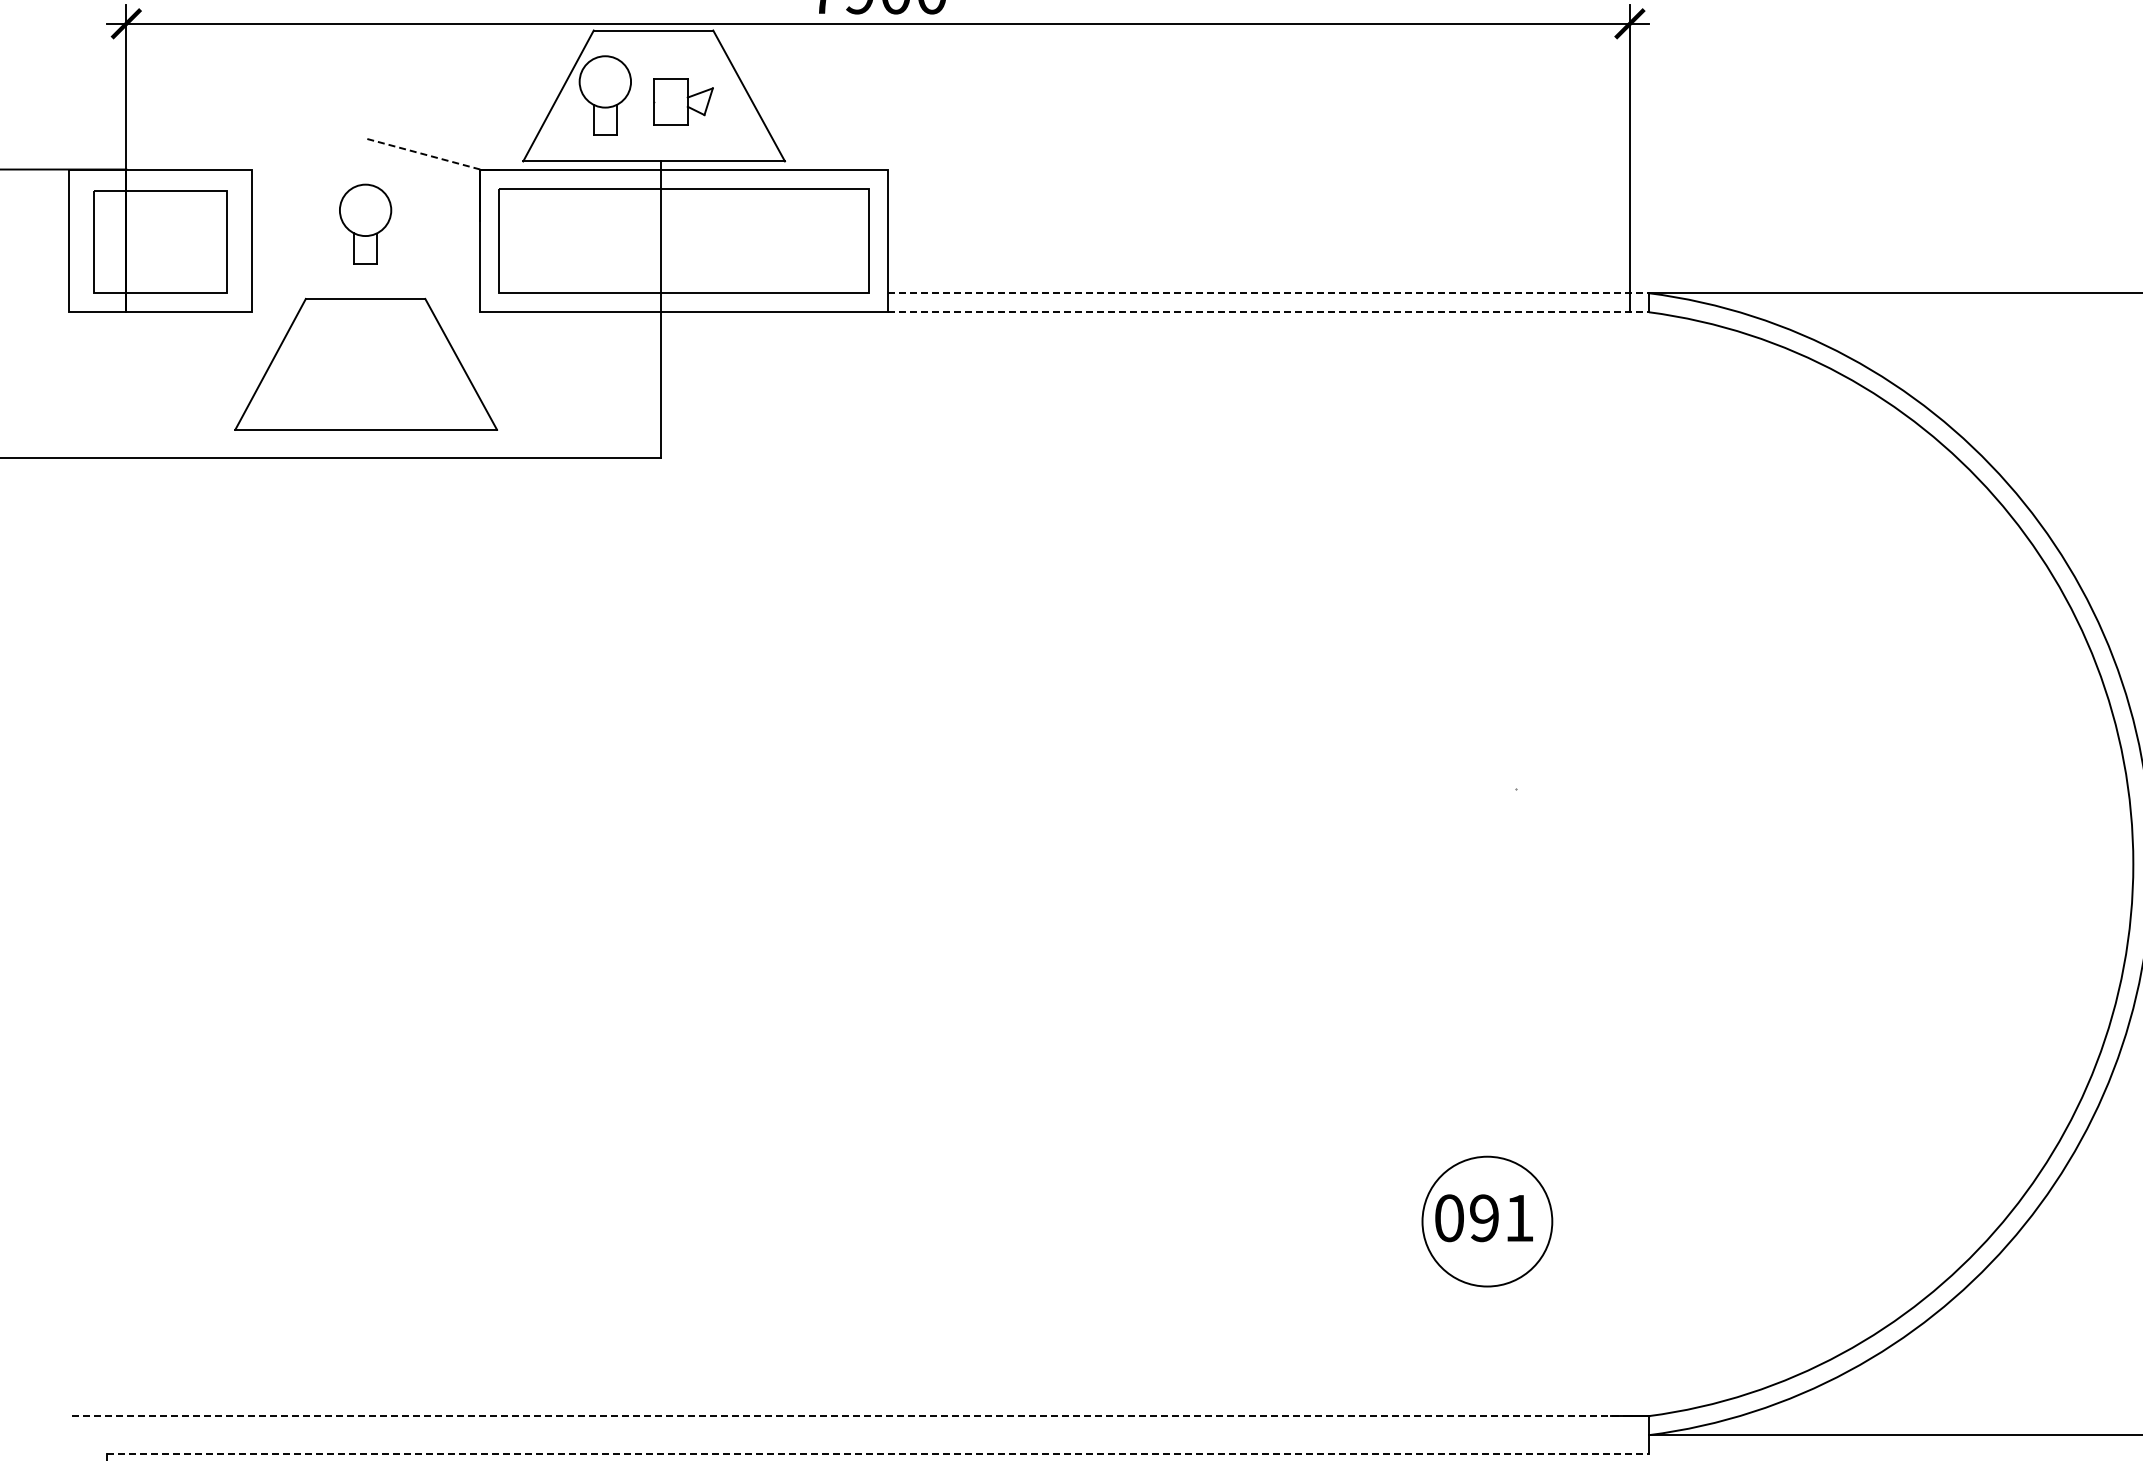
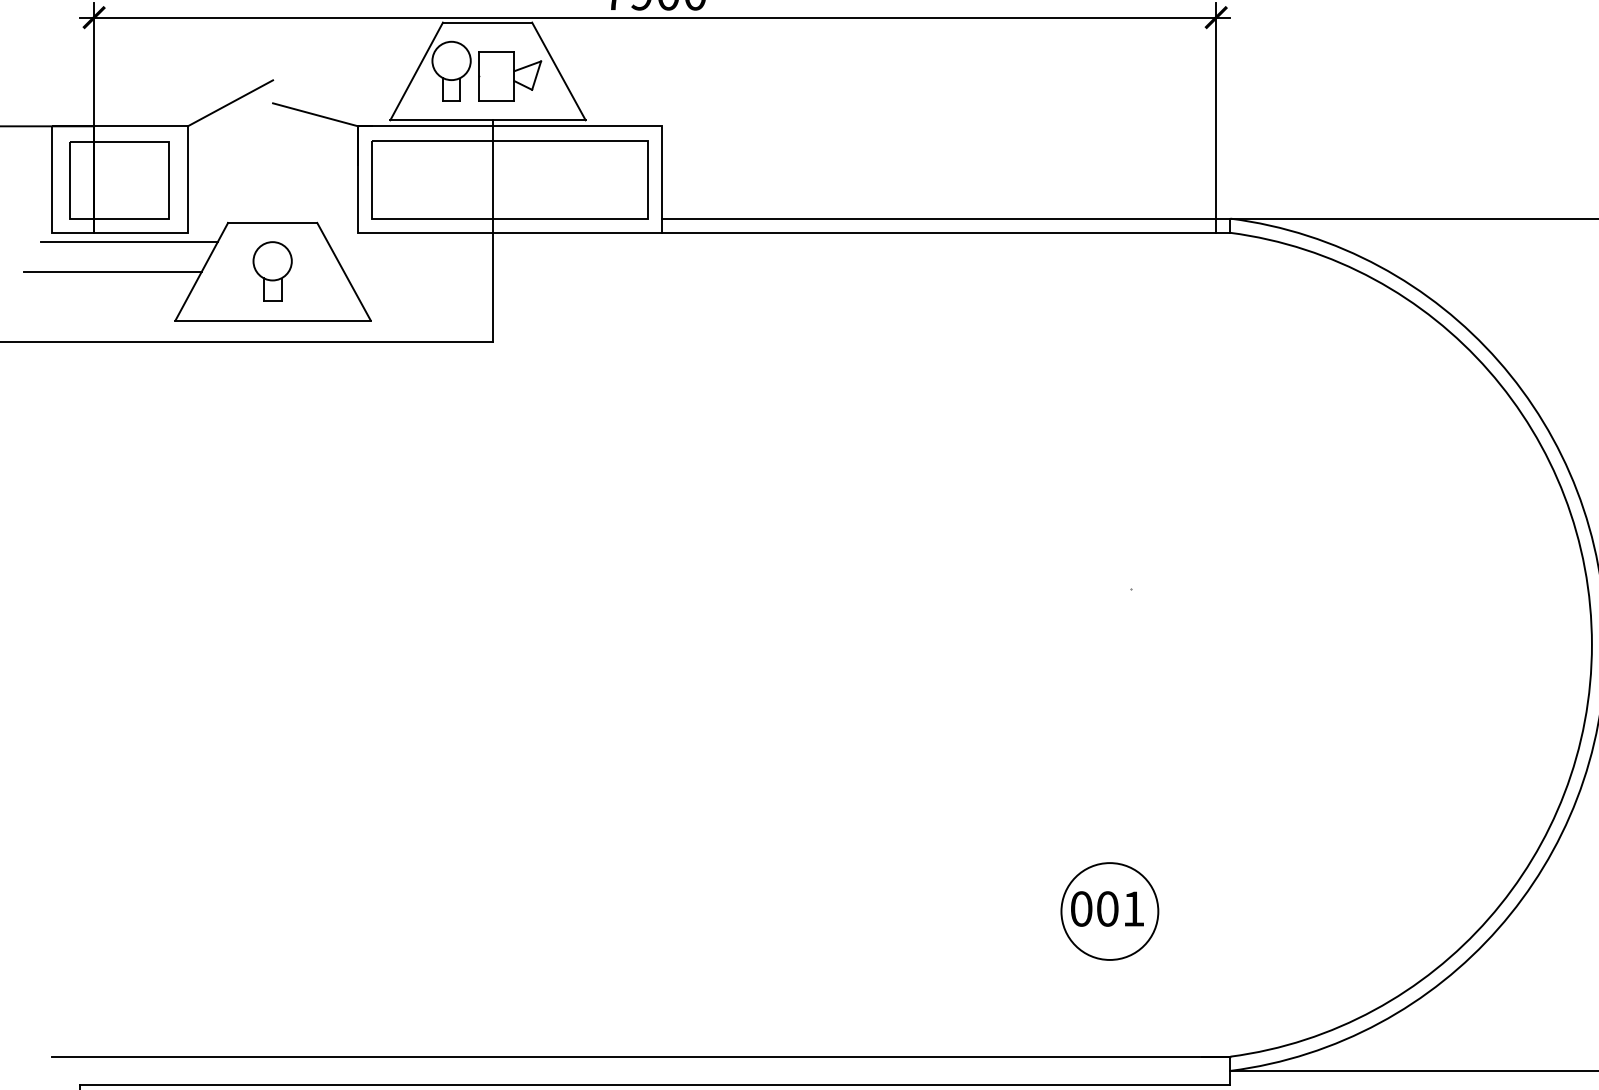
part: (683, 101) -> (509, 75), size x1.43
line: (308, 138) -> (230, 103), added
line: (422, 153) -> (315, 114), dashed -> solid
part: (365, 223) -> (272, 271), moved
line: (1268, 293) -> (946, 218), dashed -> solid
line: (1268, 312) -> (946, 233), dashed -> solid
line: (172, 325) -> (128, 242), added
line: (151, 364) -> (112, 271), added
text: (1484, 1218) -> (1107, 909), 091 -> 001
line: (849, 1416) -> (633, 1056), dashed -> solid
line: (878, 1454) -> (655, 1085), dashed -> solid

